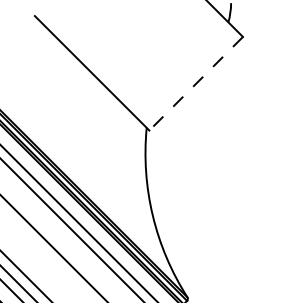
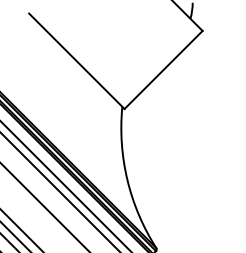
line: (196, 84) -> (163, 70), dashed -> solid

